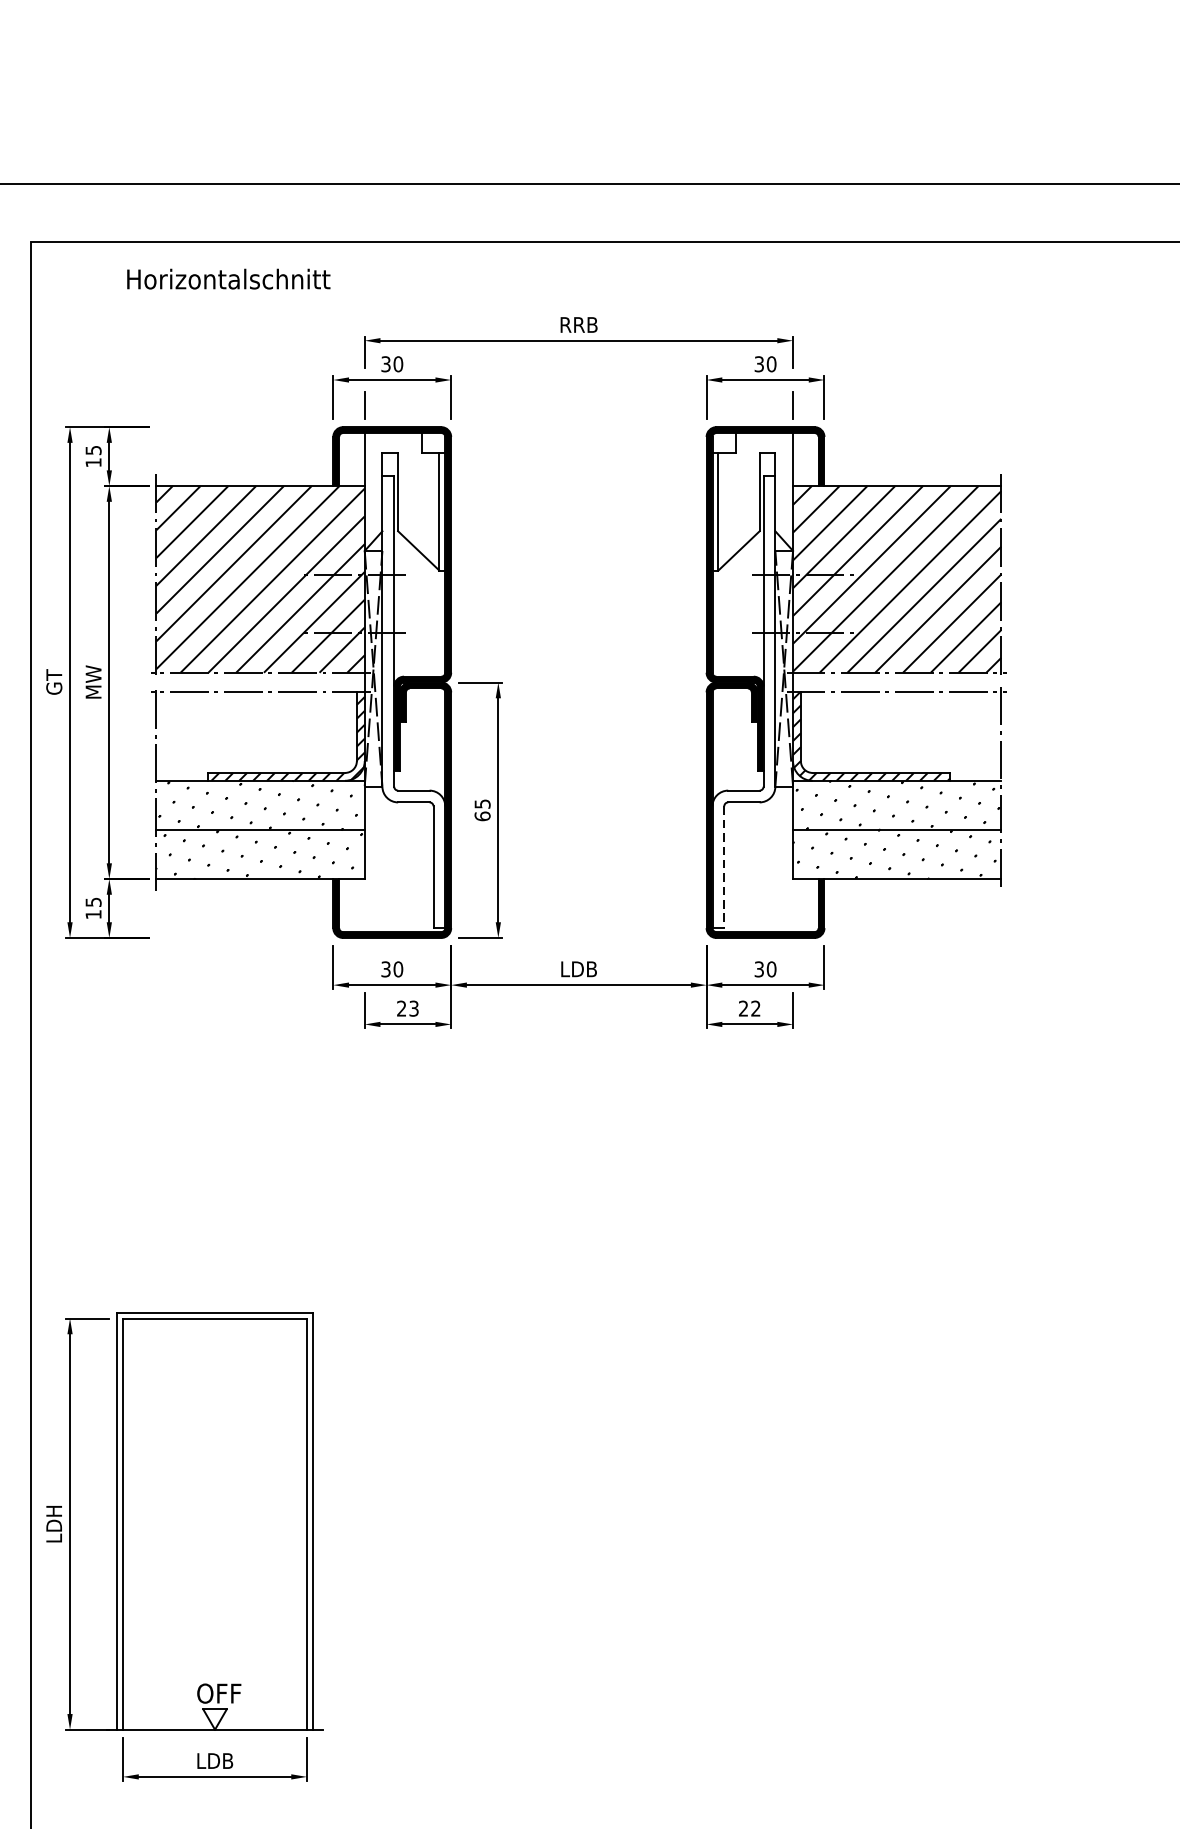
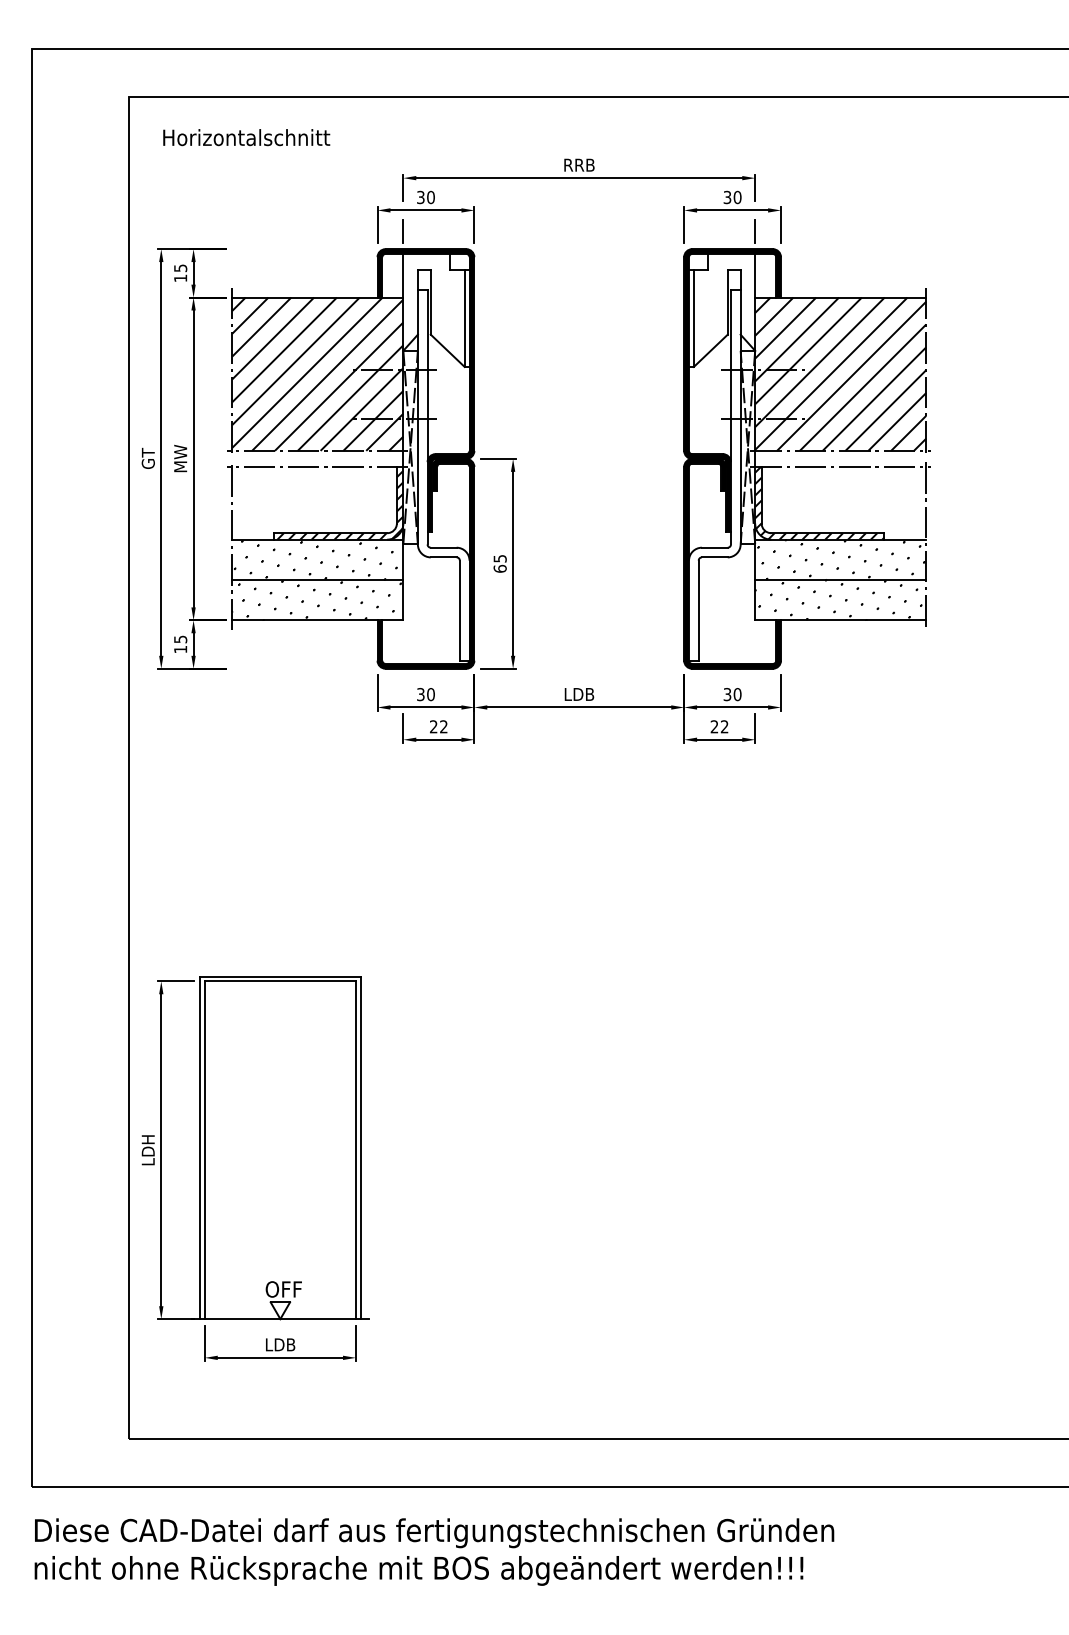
text: (228, 279) -> (246, 137), moved
line: (724, 868) -> (698, 611), dashed -> solid
text: (413, 1008) -> (443, 726), 23 -> 22

